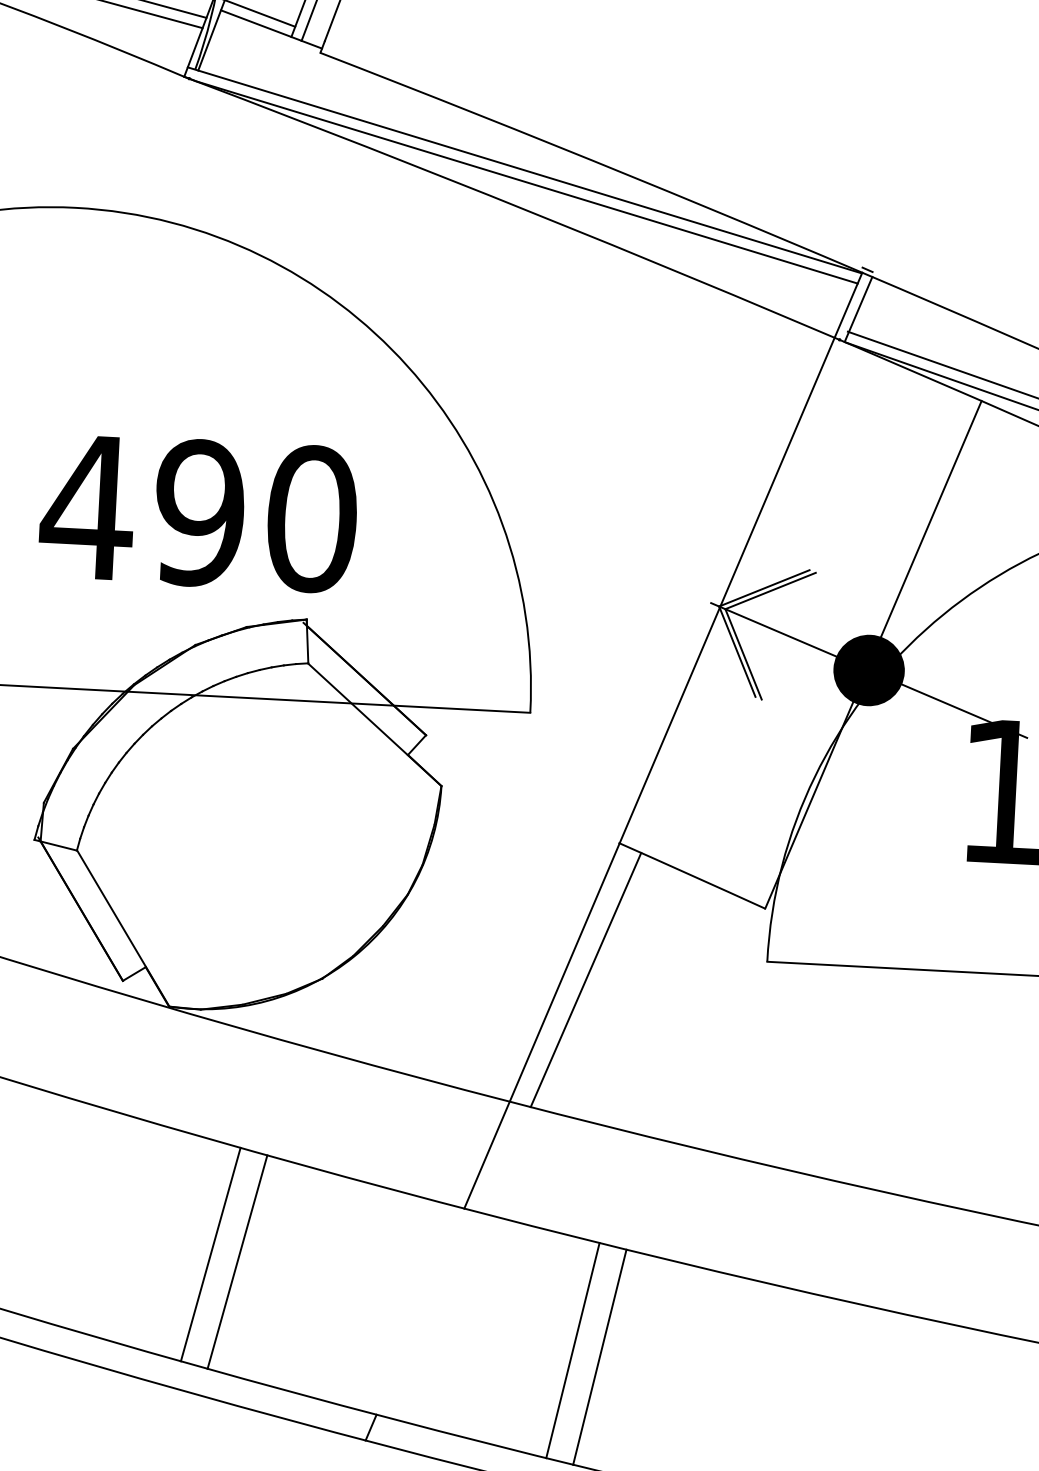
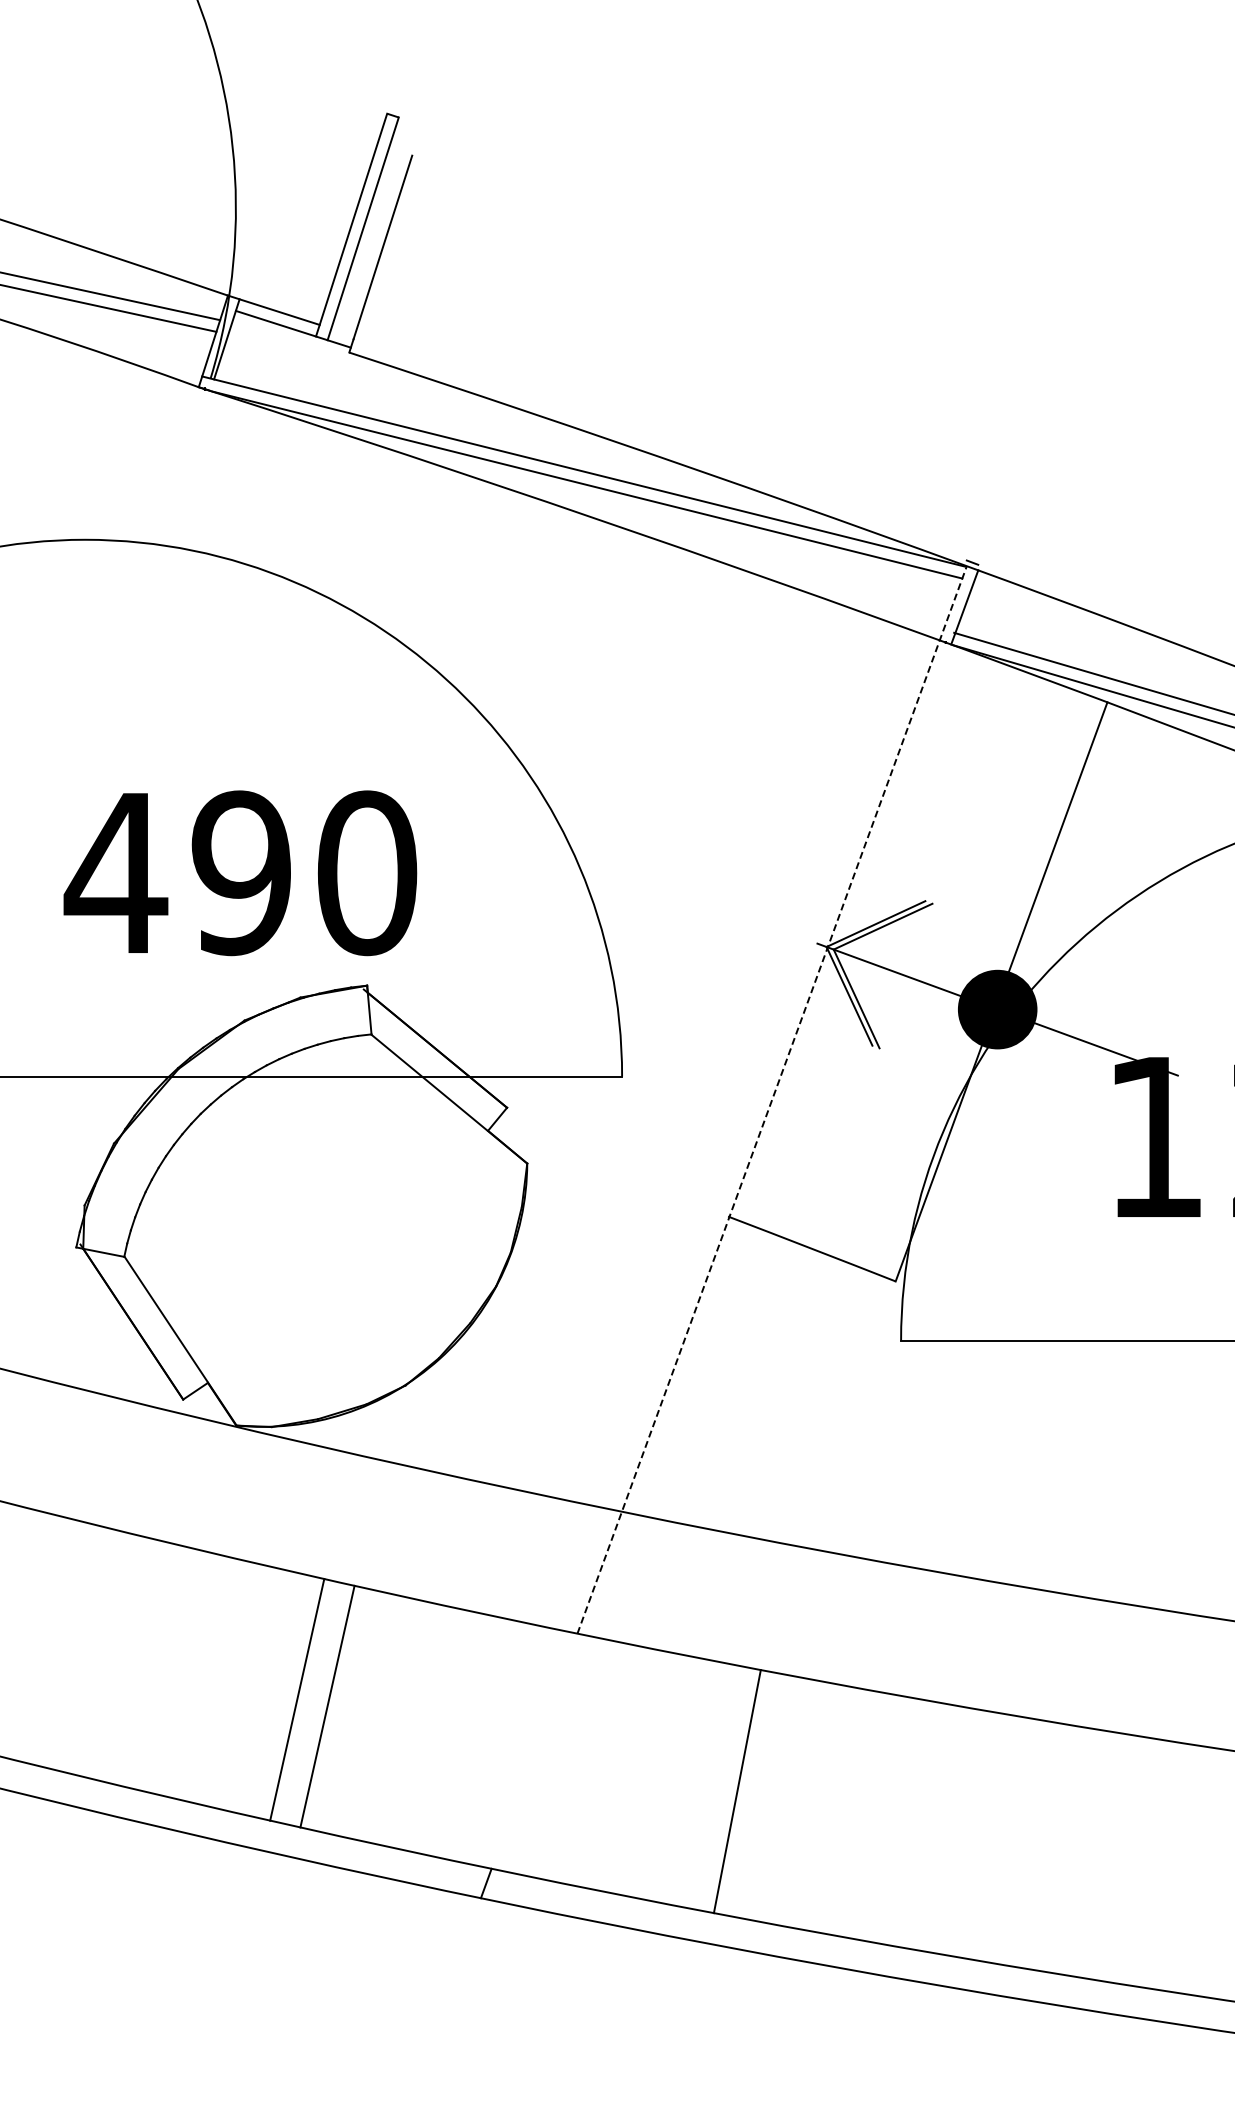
line: (663, 740) -> (772, 1099), solid -> dashed
line: (585, 979) -> (699, 1371), removed
line: (572, 1350) -> (706, 1785), removed

